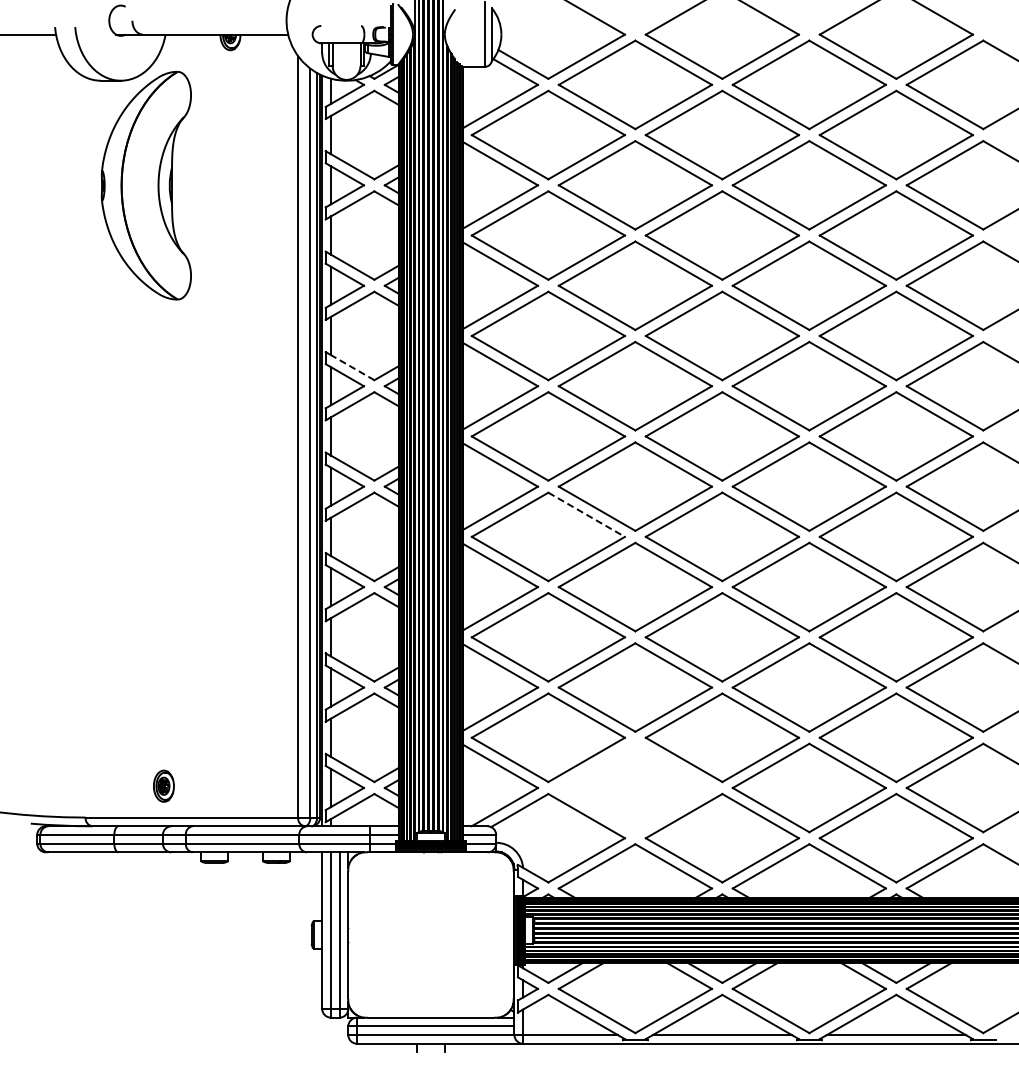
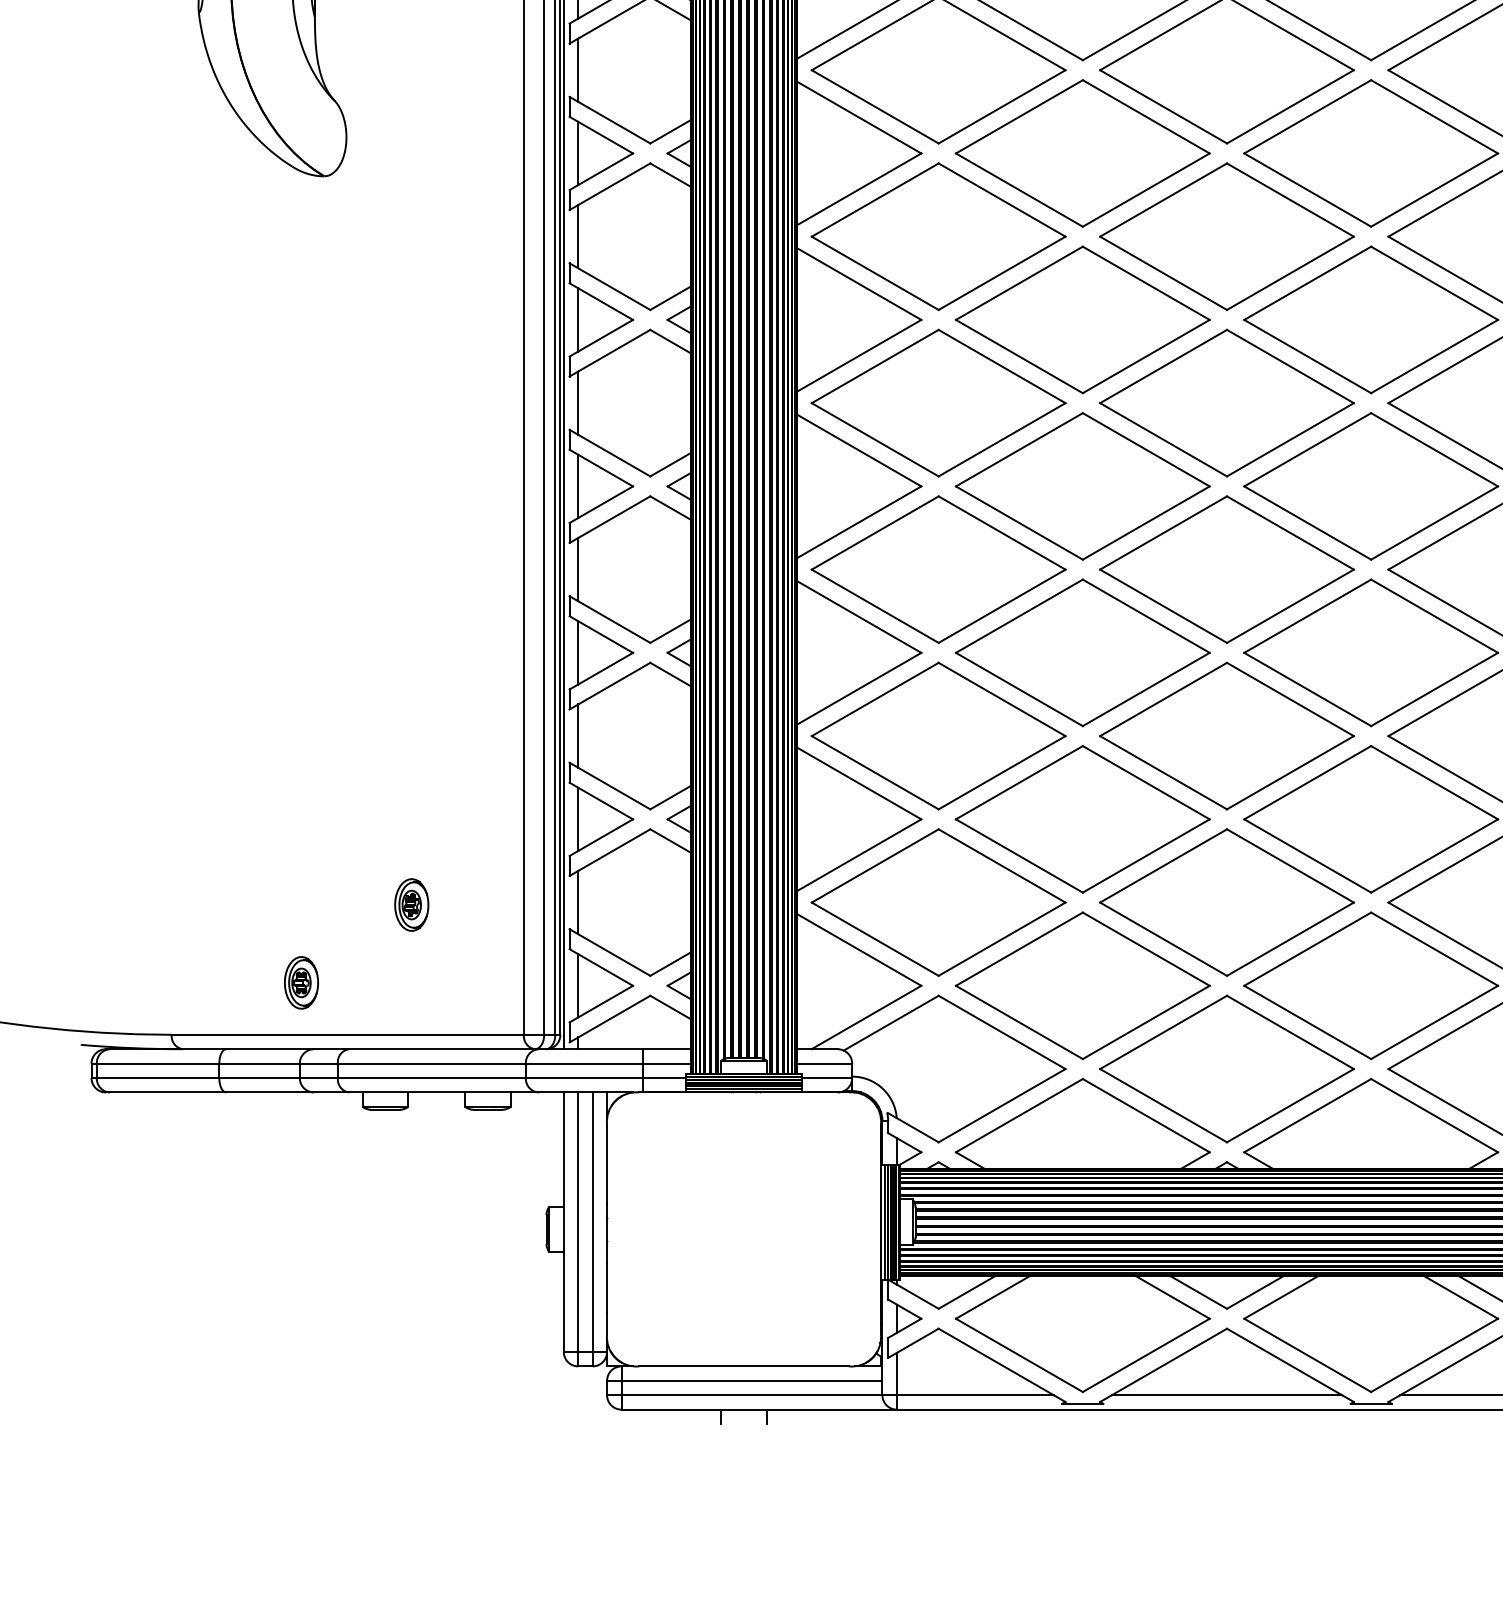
line: (352, 367) -> (614, 288), dashed -> solid
line: (587, 515) -> (1003, 534), dashed -> solid
part: (230, 738) -> (411, 903), added
part: (634, 787) -> (1081, 984), added

